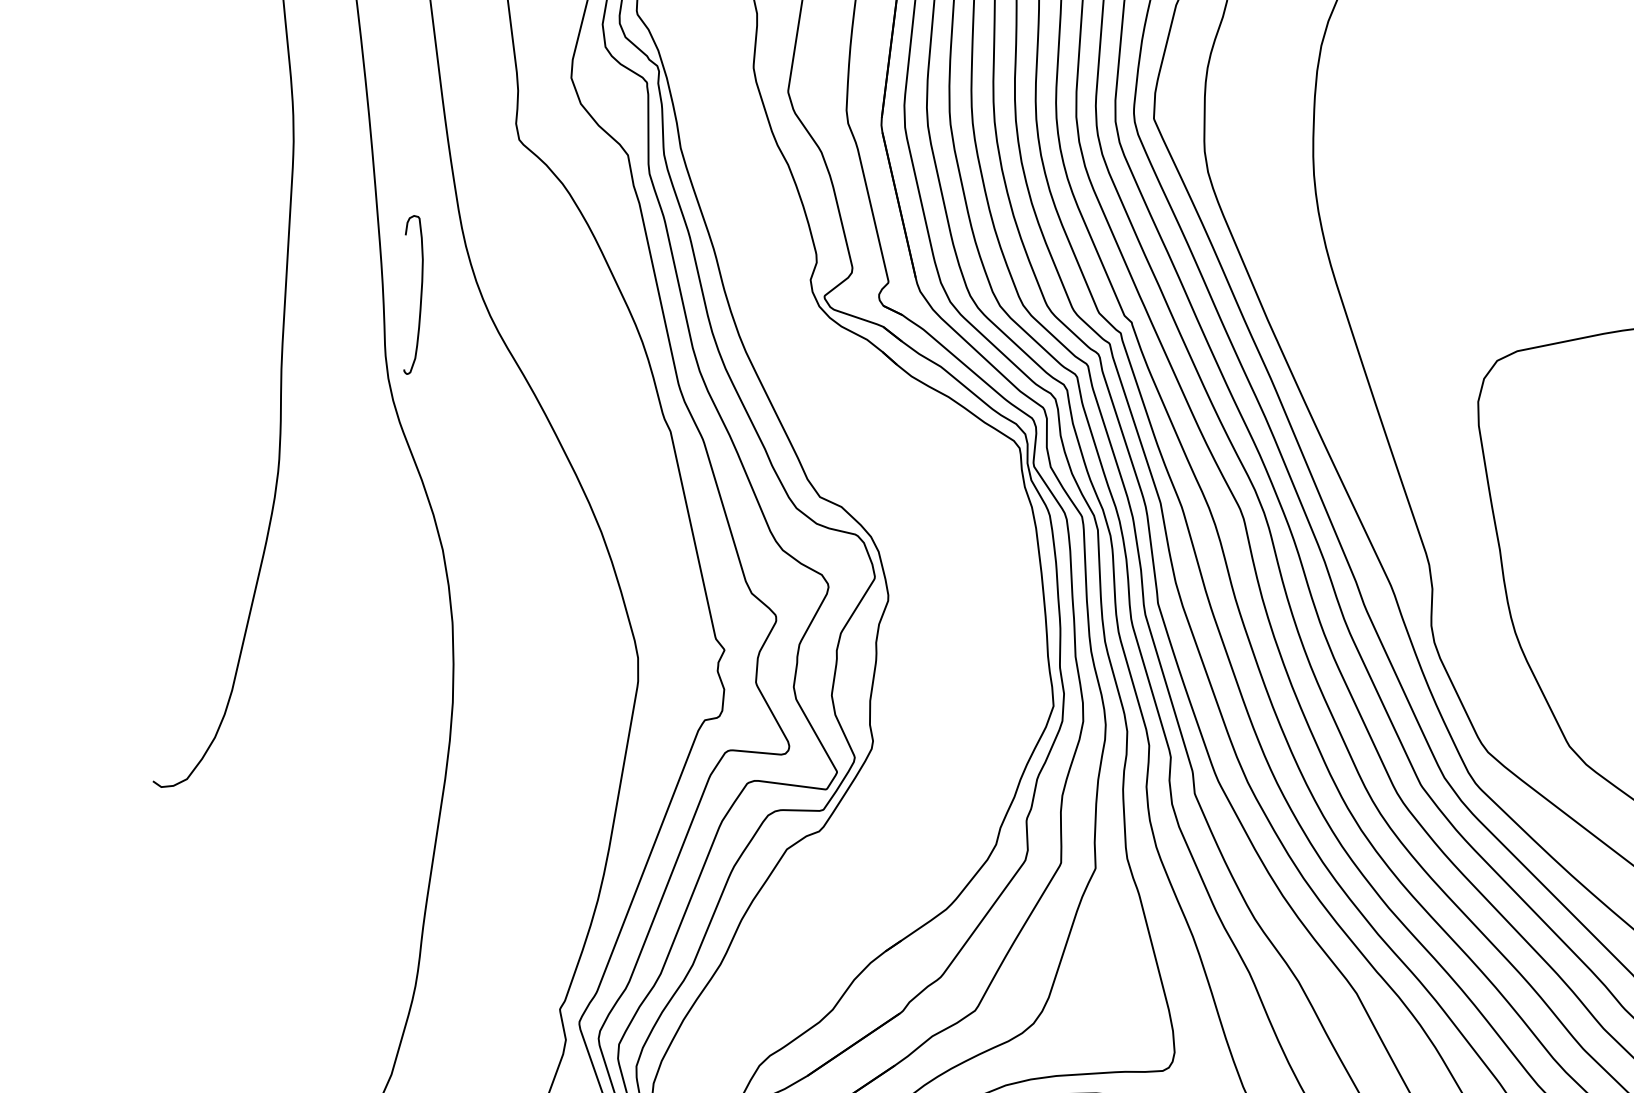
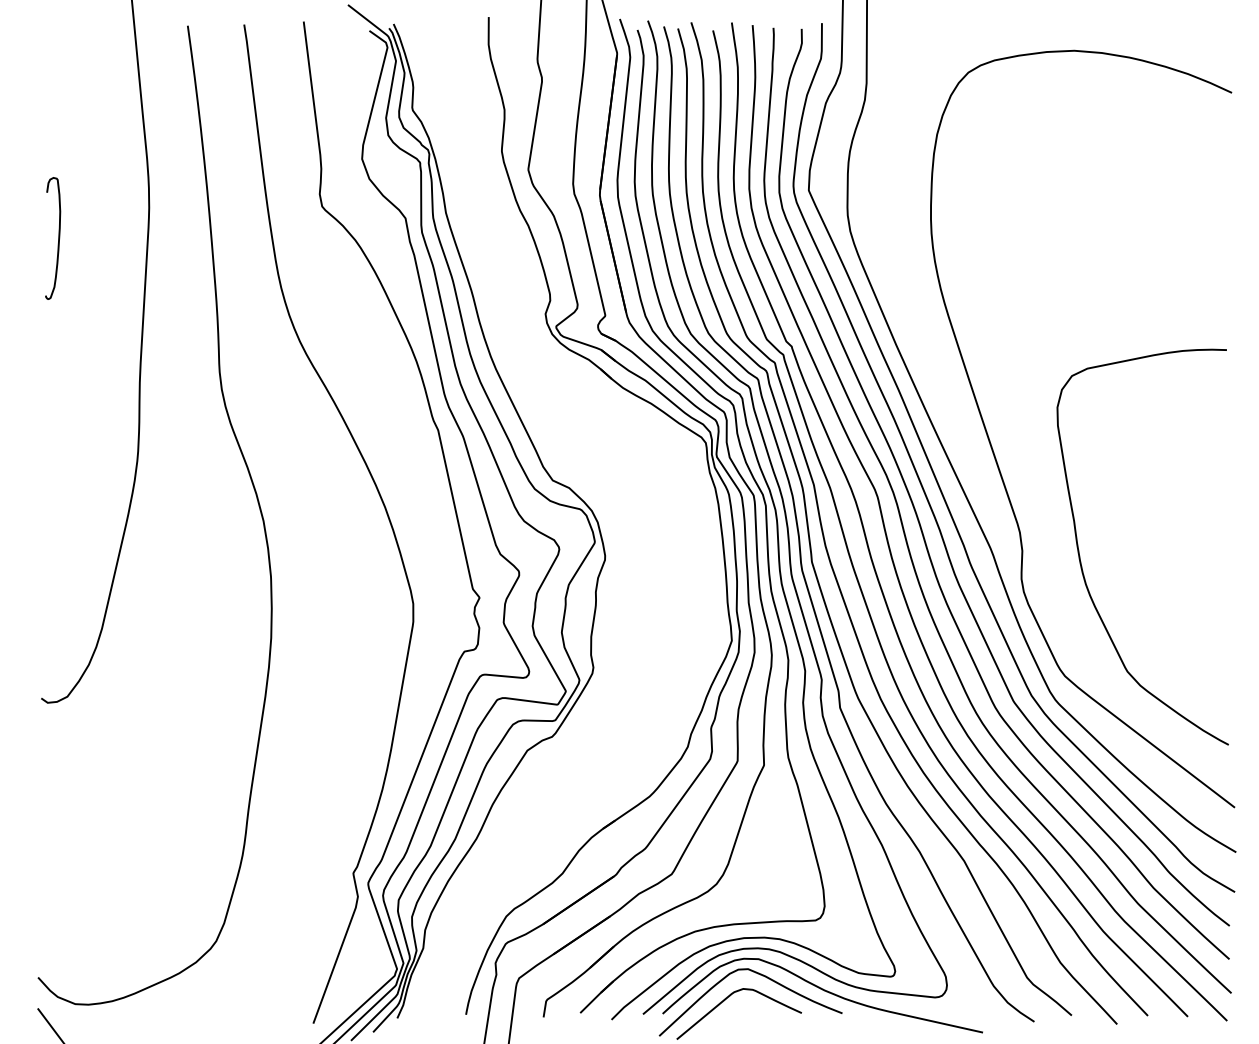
curve: (420, 294) -> (58, 238), moved

